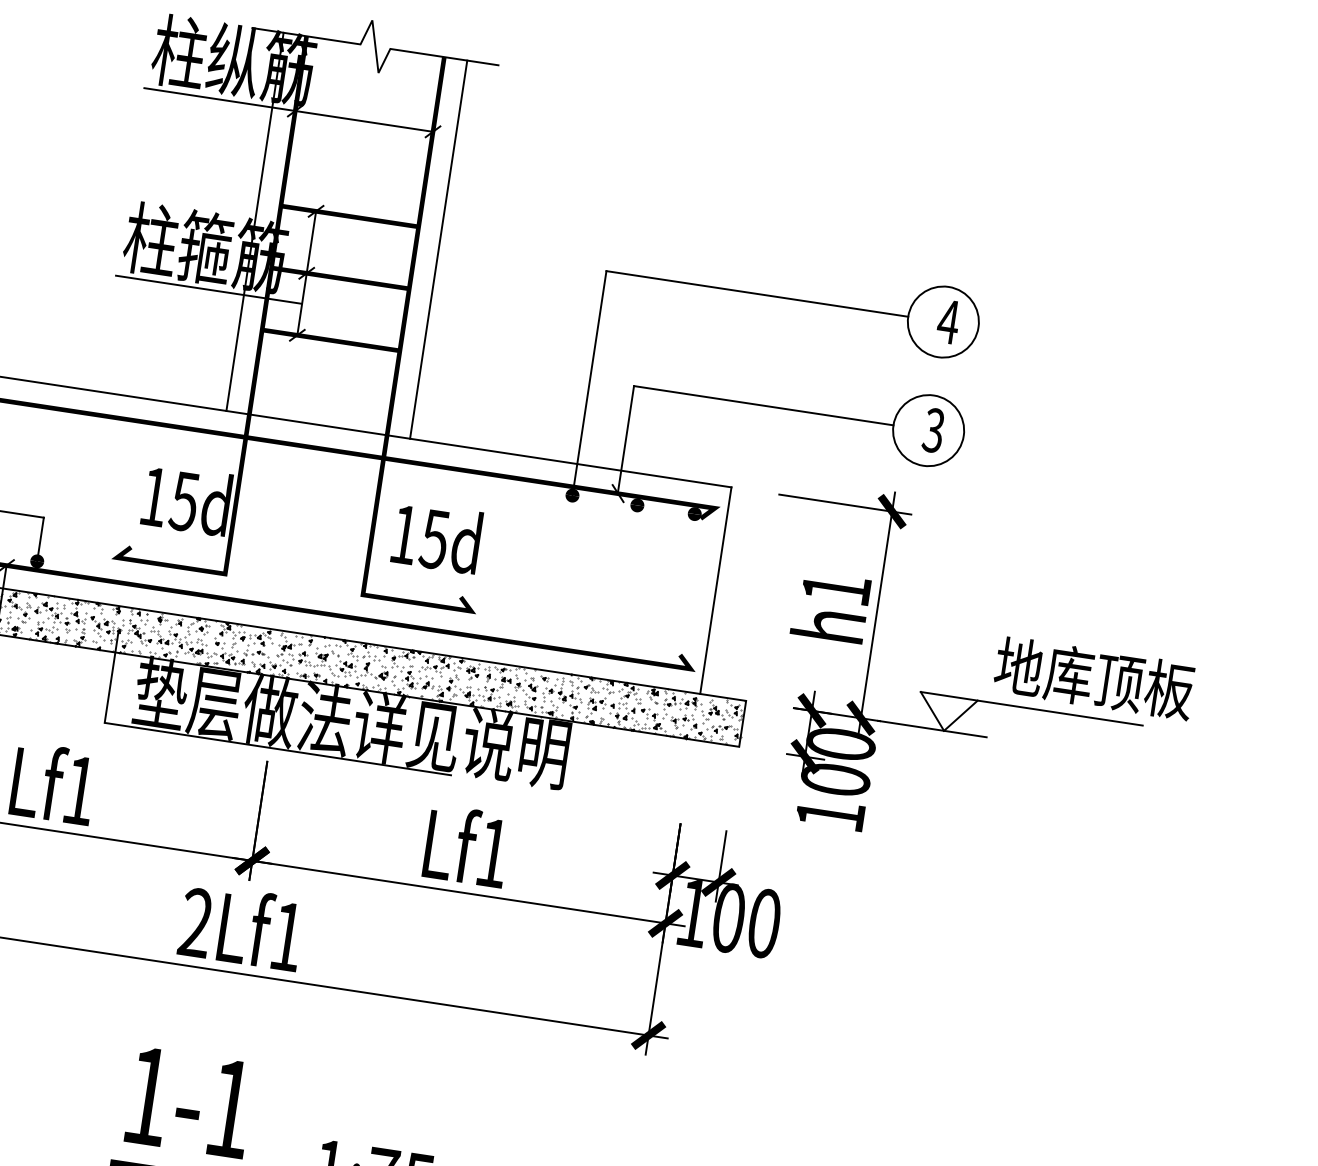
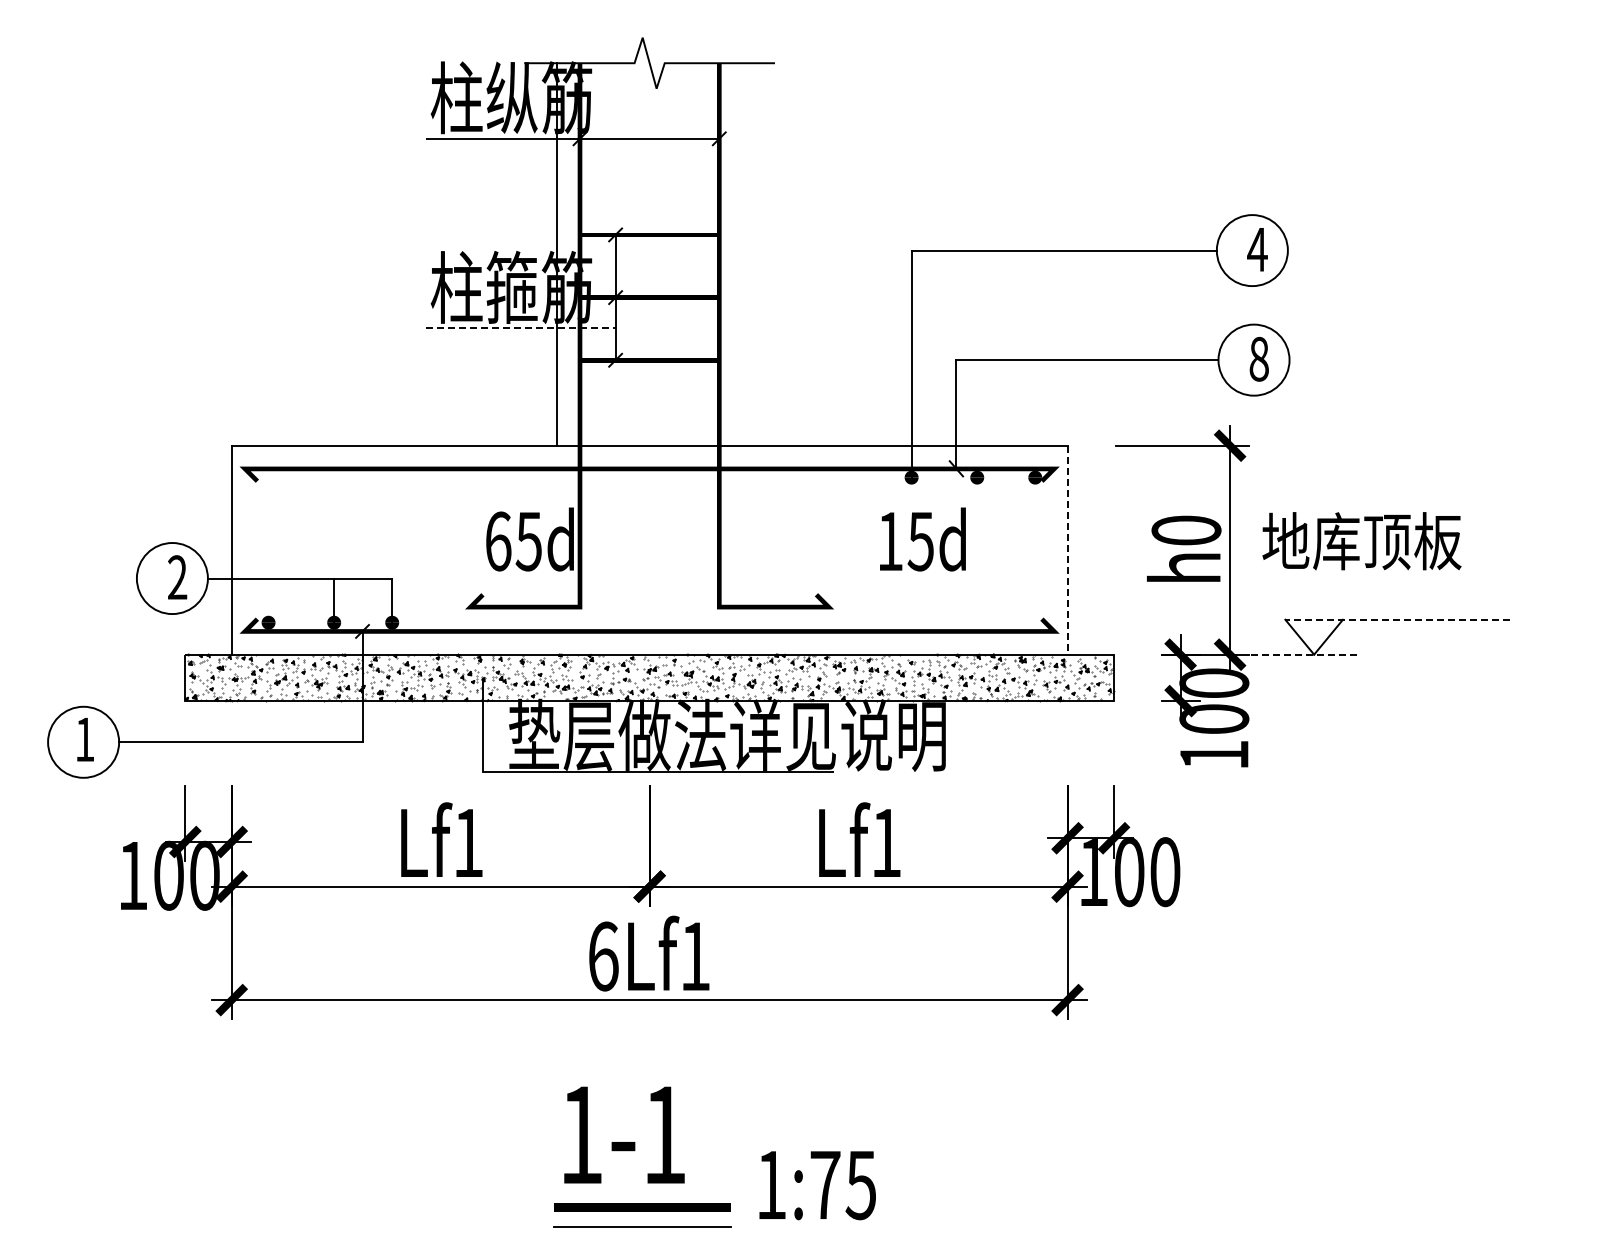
line: (438, 249) -> (742, 254), removed
line: (209, 289) -> (521, 328), solid -> dashed
text: (933, 429) -> (1258, 358), 3 -> 8
text: (154, 496) -> (498, 541), 15d -> 65d
text: (436, 537) -> (922, 539), moved
text: (836, 588) -> (1186, 530), h1 -> h0
line: (715, 590) -> (1067, 550), solid -> dashed
text: (1093, 678) -> (1361, 541), moved
line: (1031, 708) -> (1397, 619), solid -> dashed
line: (932, 728) -> (1302, 654), solid -> dashed
text: (196, 923) -> (603, 956), 2Lf1 -> 6Lf1

